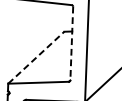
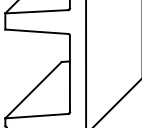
line: (71, 44) -> (69, 74), dashed -> solid
line: (36, 58) -> (33, 90), dashed -> solid

